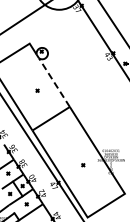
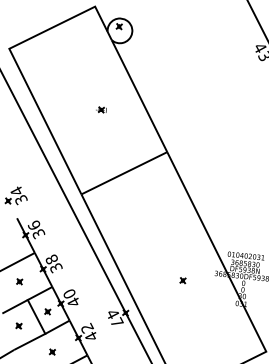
line: (54, 82) -> (139, 95), dashed -> solid

